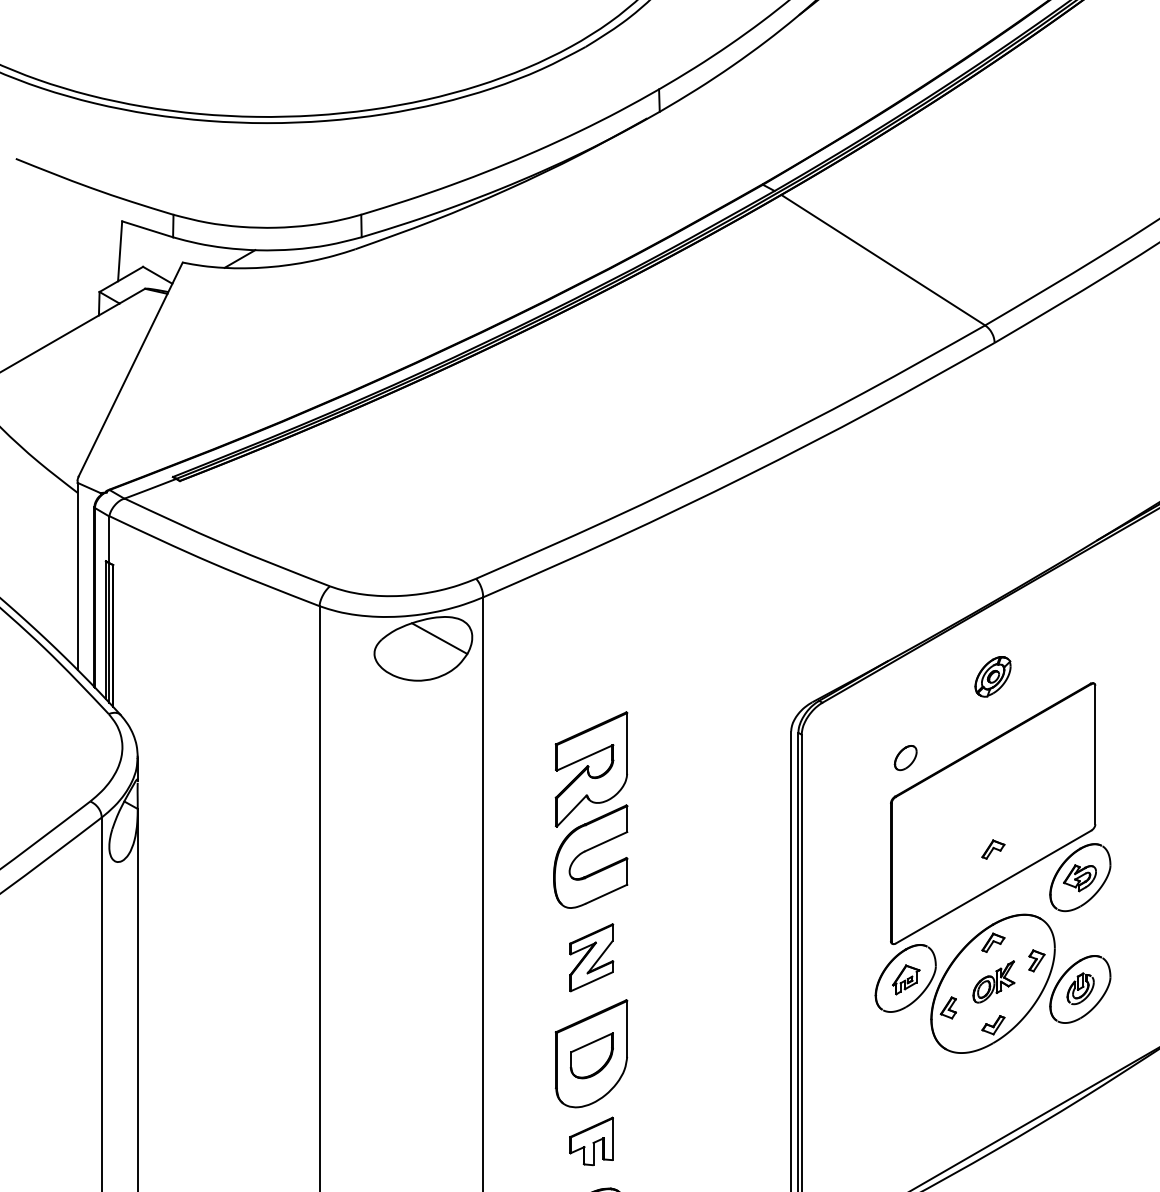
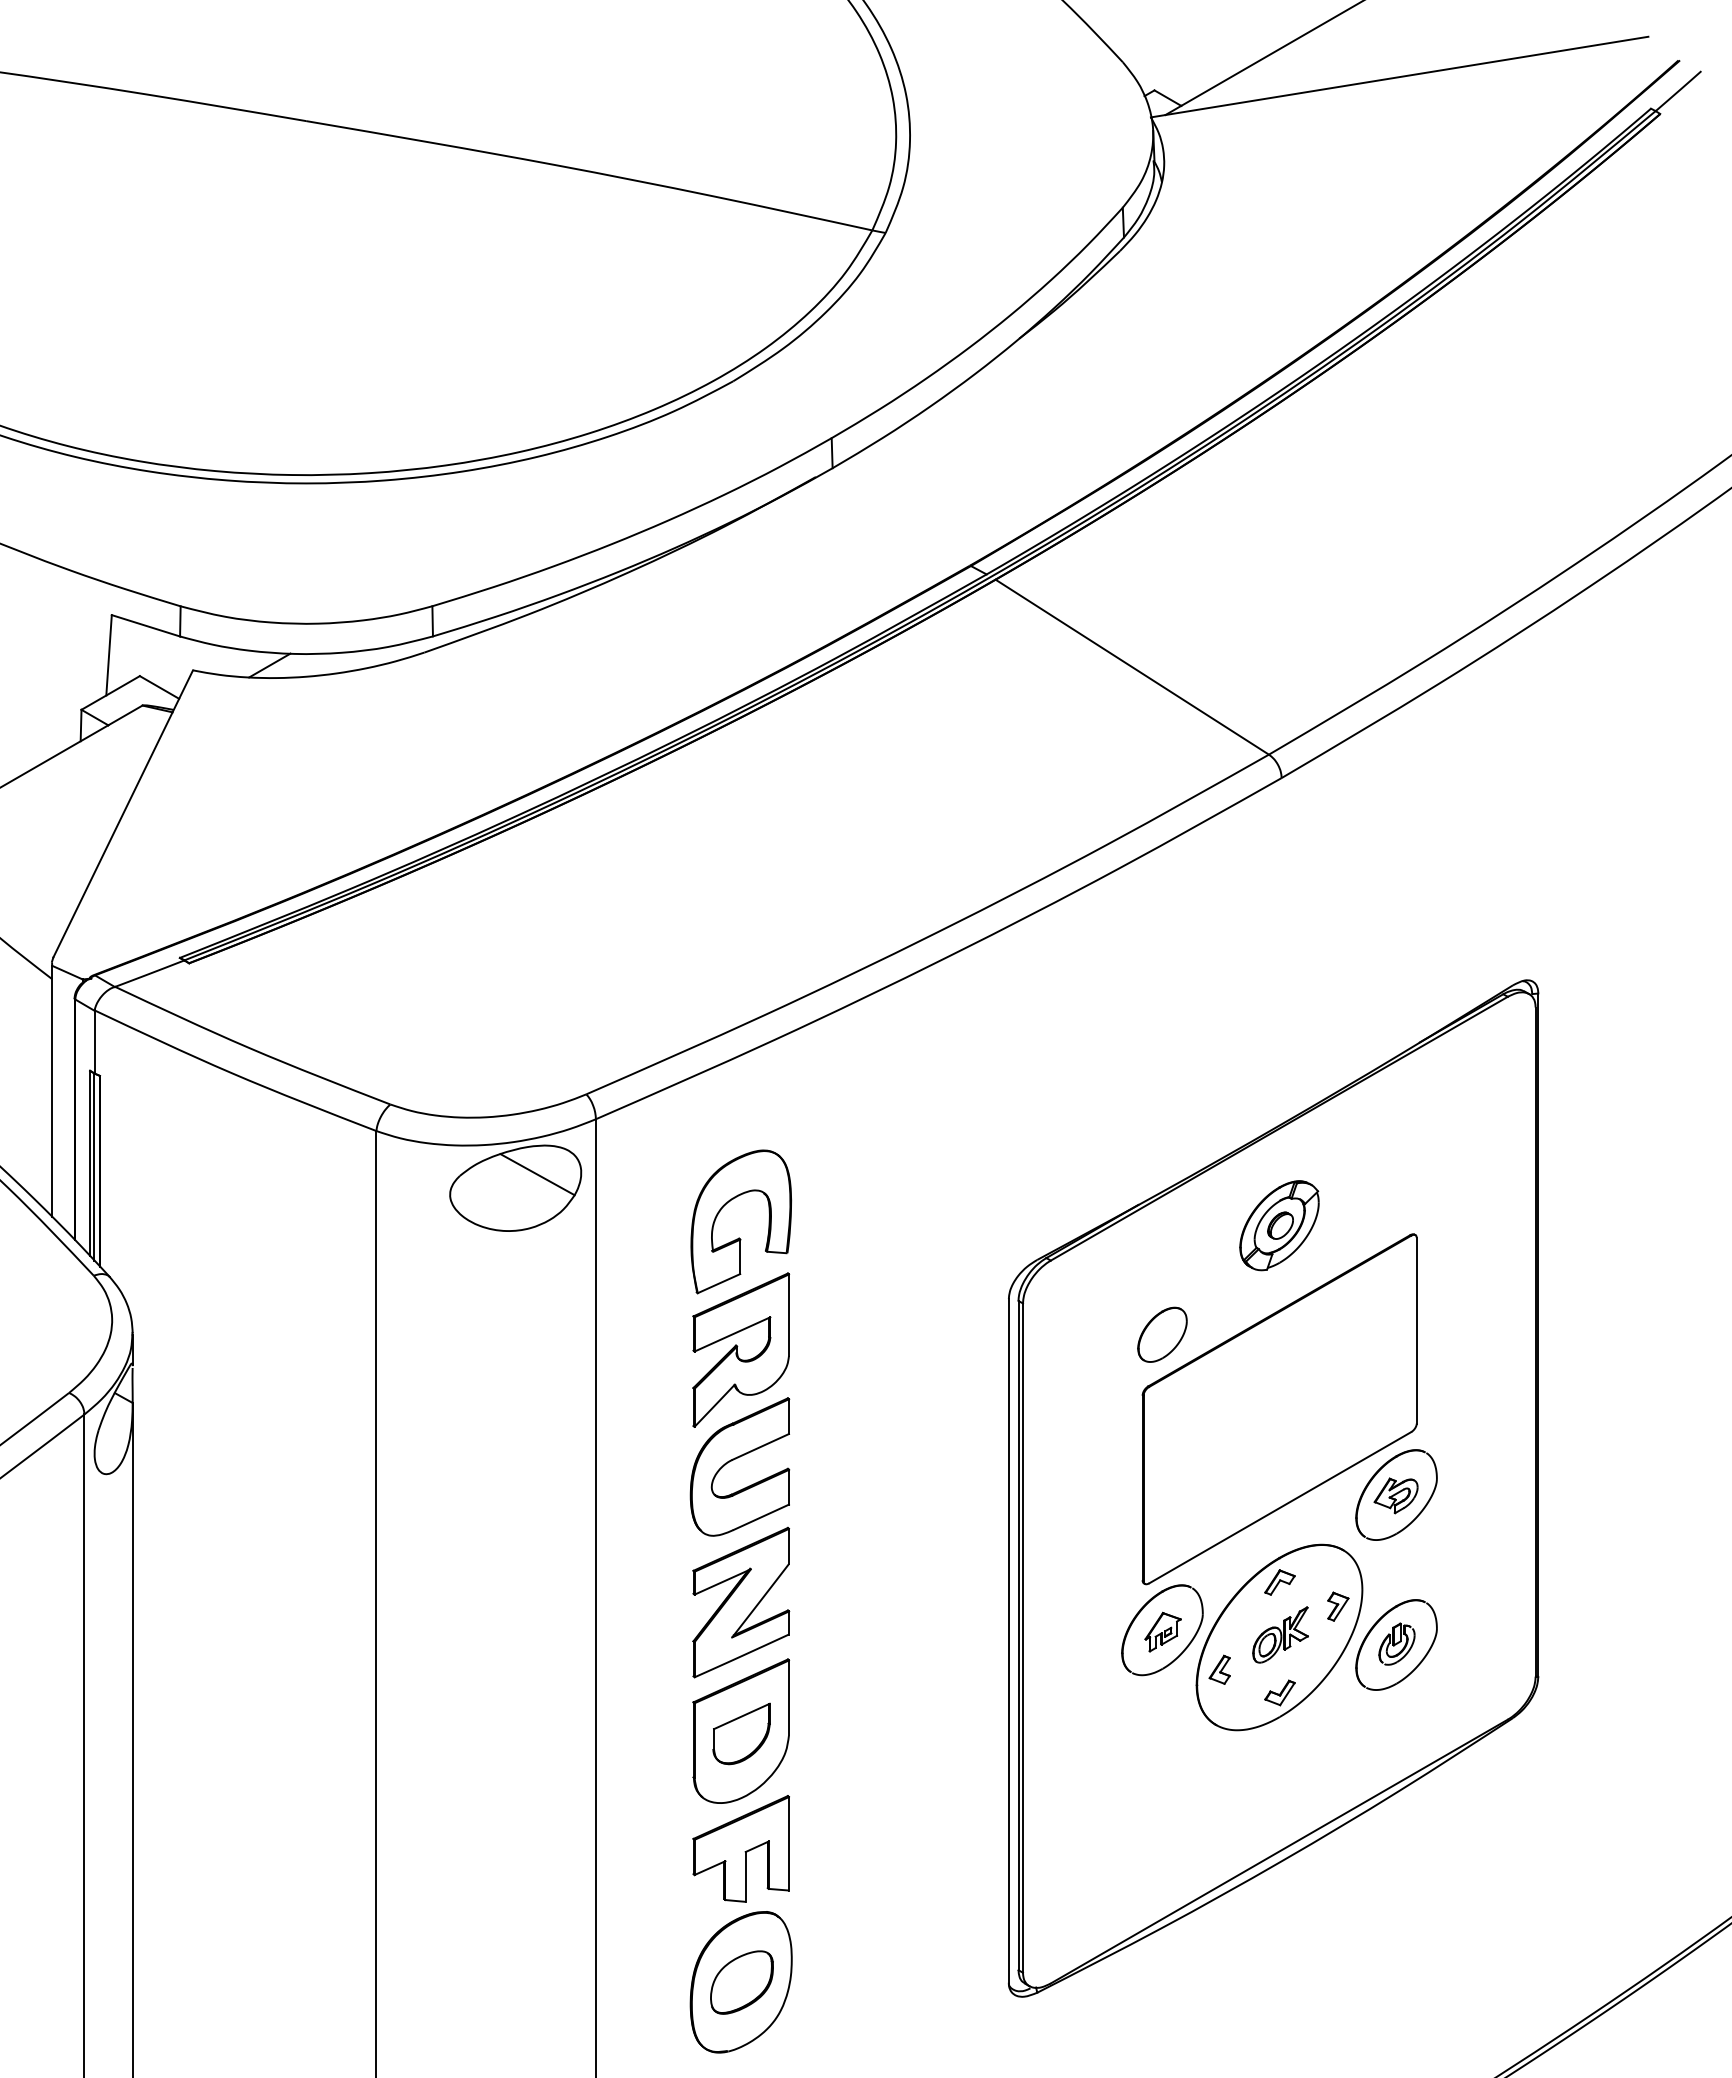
part: (993, 676) -> (1279, 1225), size x1.67
part: (590, 685) -> (739, 1237), added
part: (905, 757) -> (1162, 1334), size x1.67
part: (993, 849) -> (1279, 1457), removed
part: (591, 957) -> (741, 1602), size x1.67
part: (591, 1141) -> (740, 1848), size x1.67

